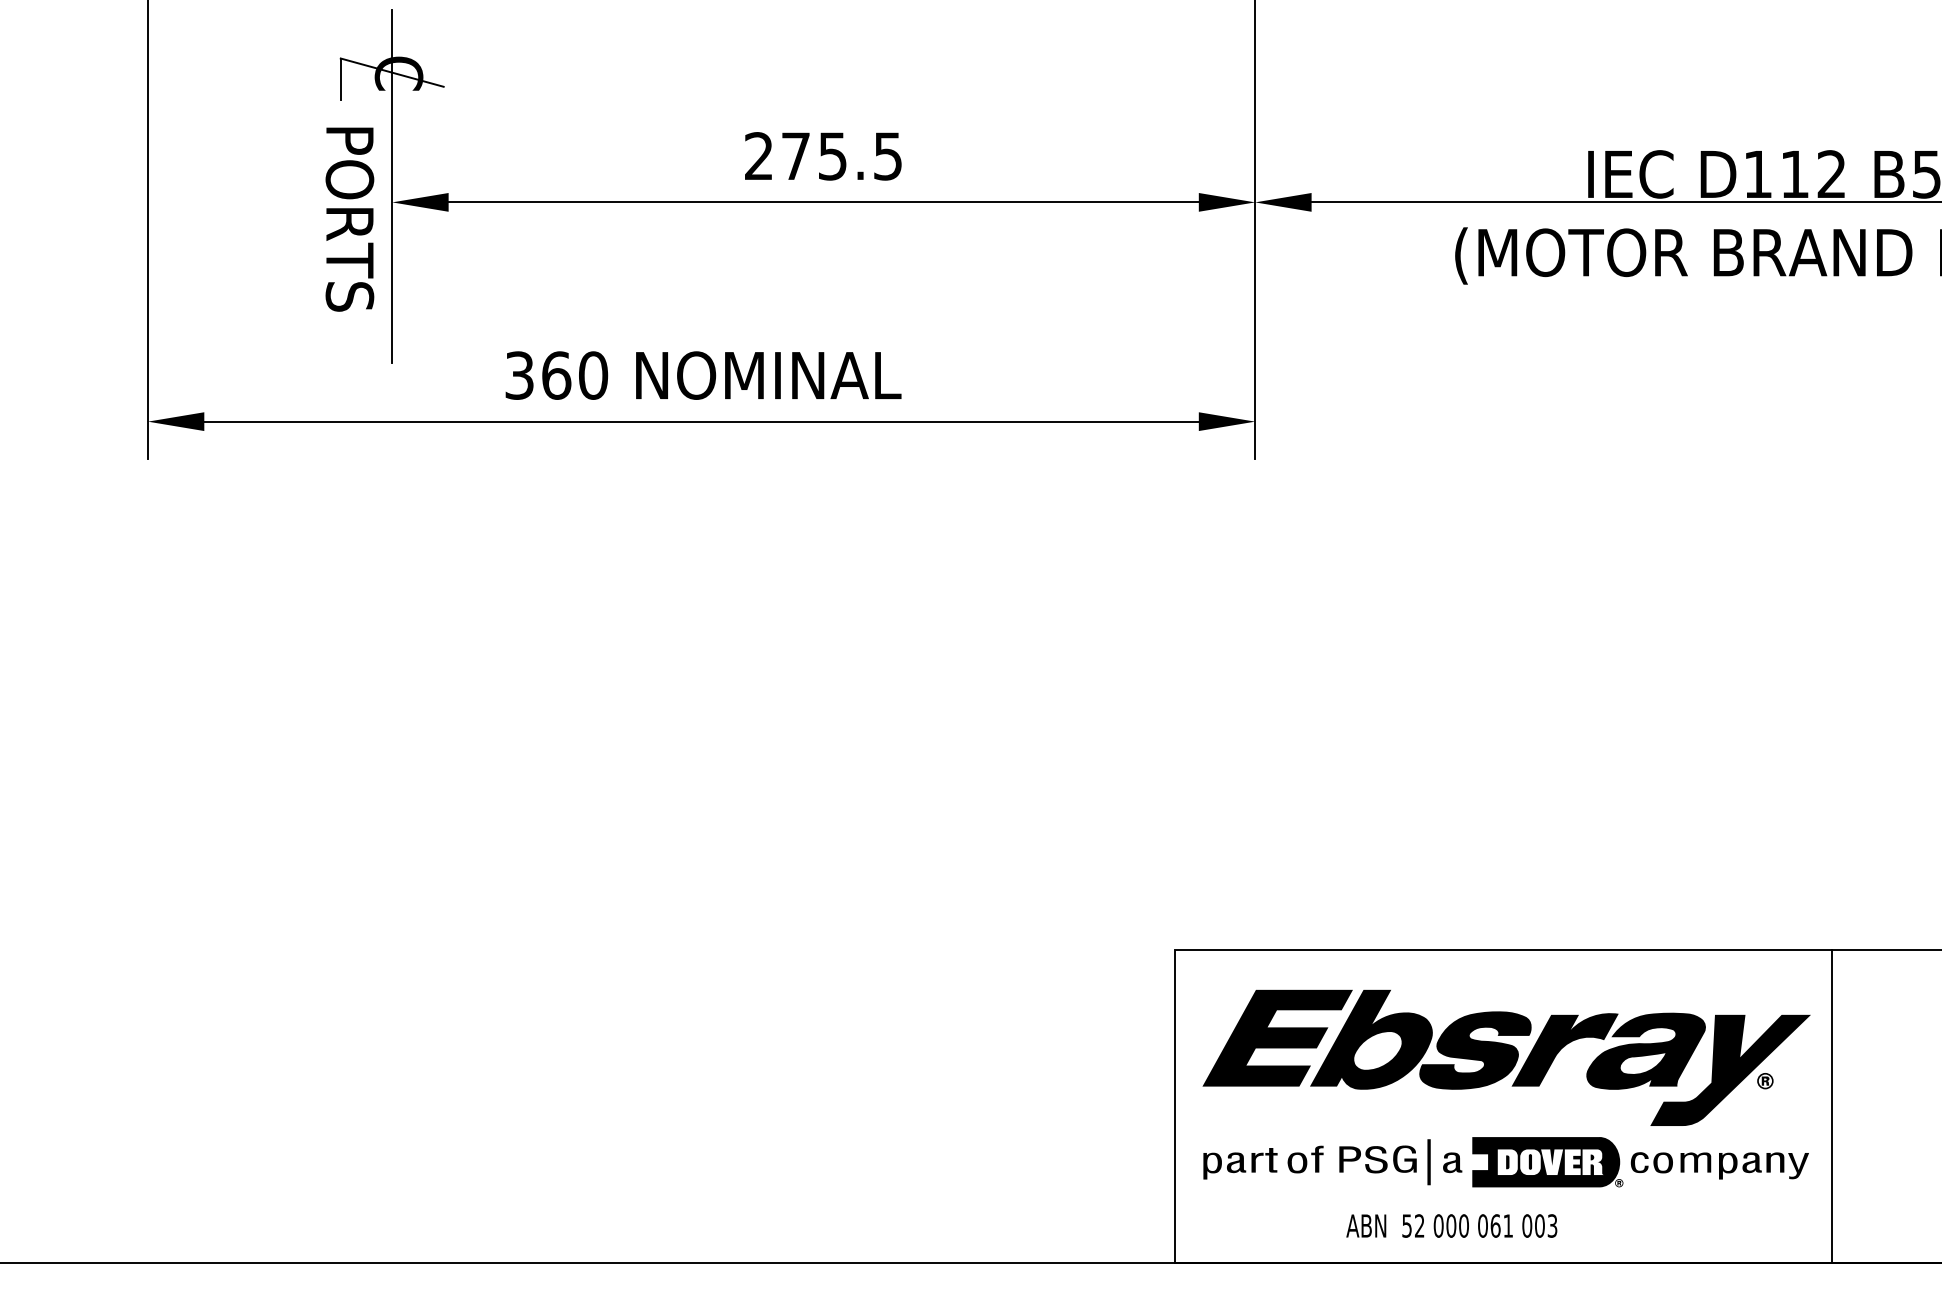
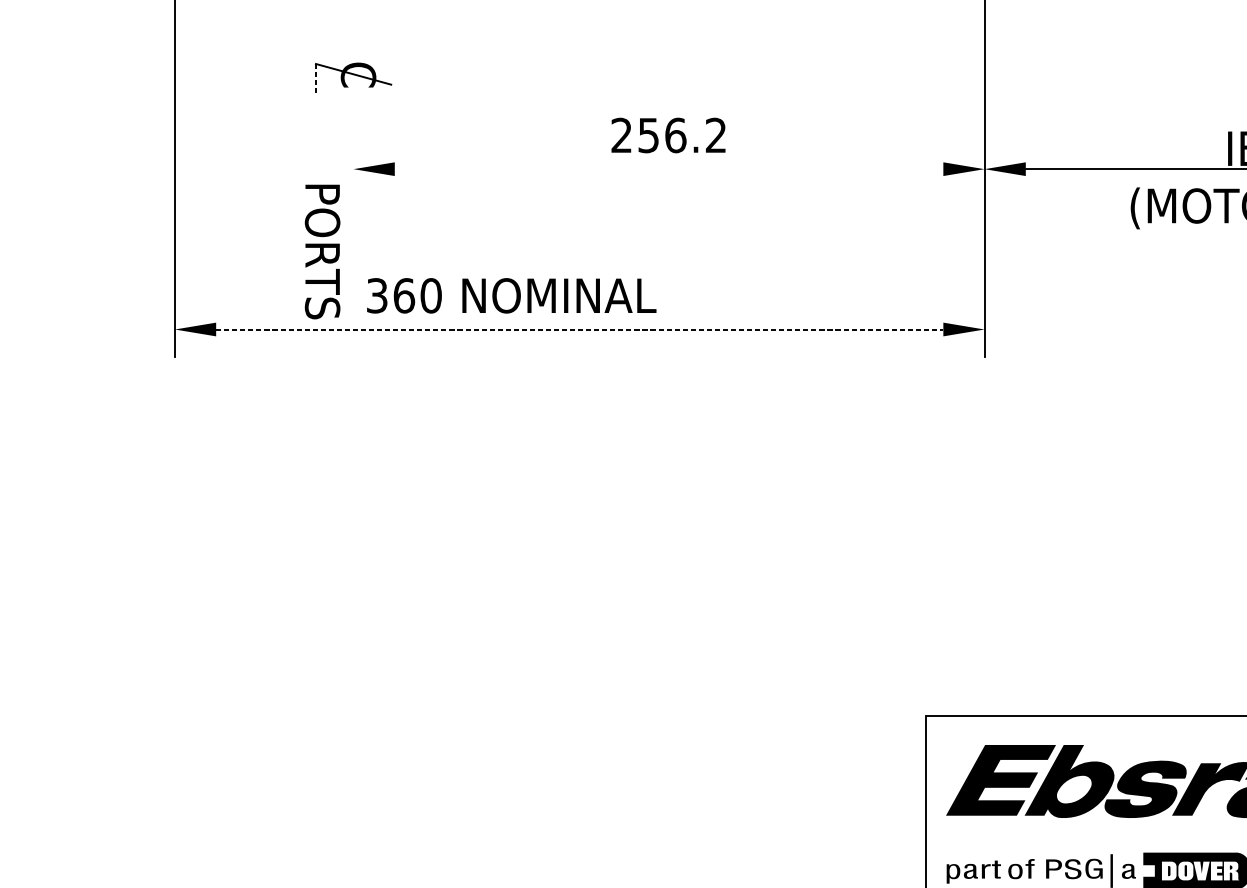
line: (340, 79) -> (315, 79), solid -> dashed
text: (841, 156) -> (682, 135), 275.5 -> 256.2
line: (392, 186) -> (353, 157), removed
line: (823, 202) -> (668, 169), removed
text: (349, 219) -> (322, 251), moved
text: (703, 375) -> (511, 295), moved
line: (702, 421) -> (580, 329), solid -> dashed

